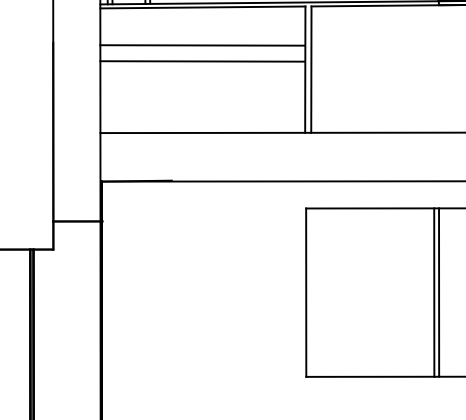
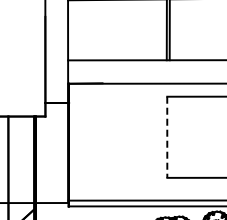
line: (202, 46) -> (117, 18), removed
line: (202, 60) -> (117, 25), removed
line: (306, 293) -> (167, 137), solid -> dashed

